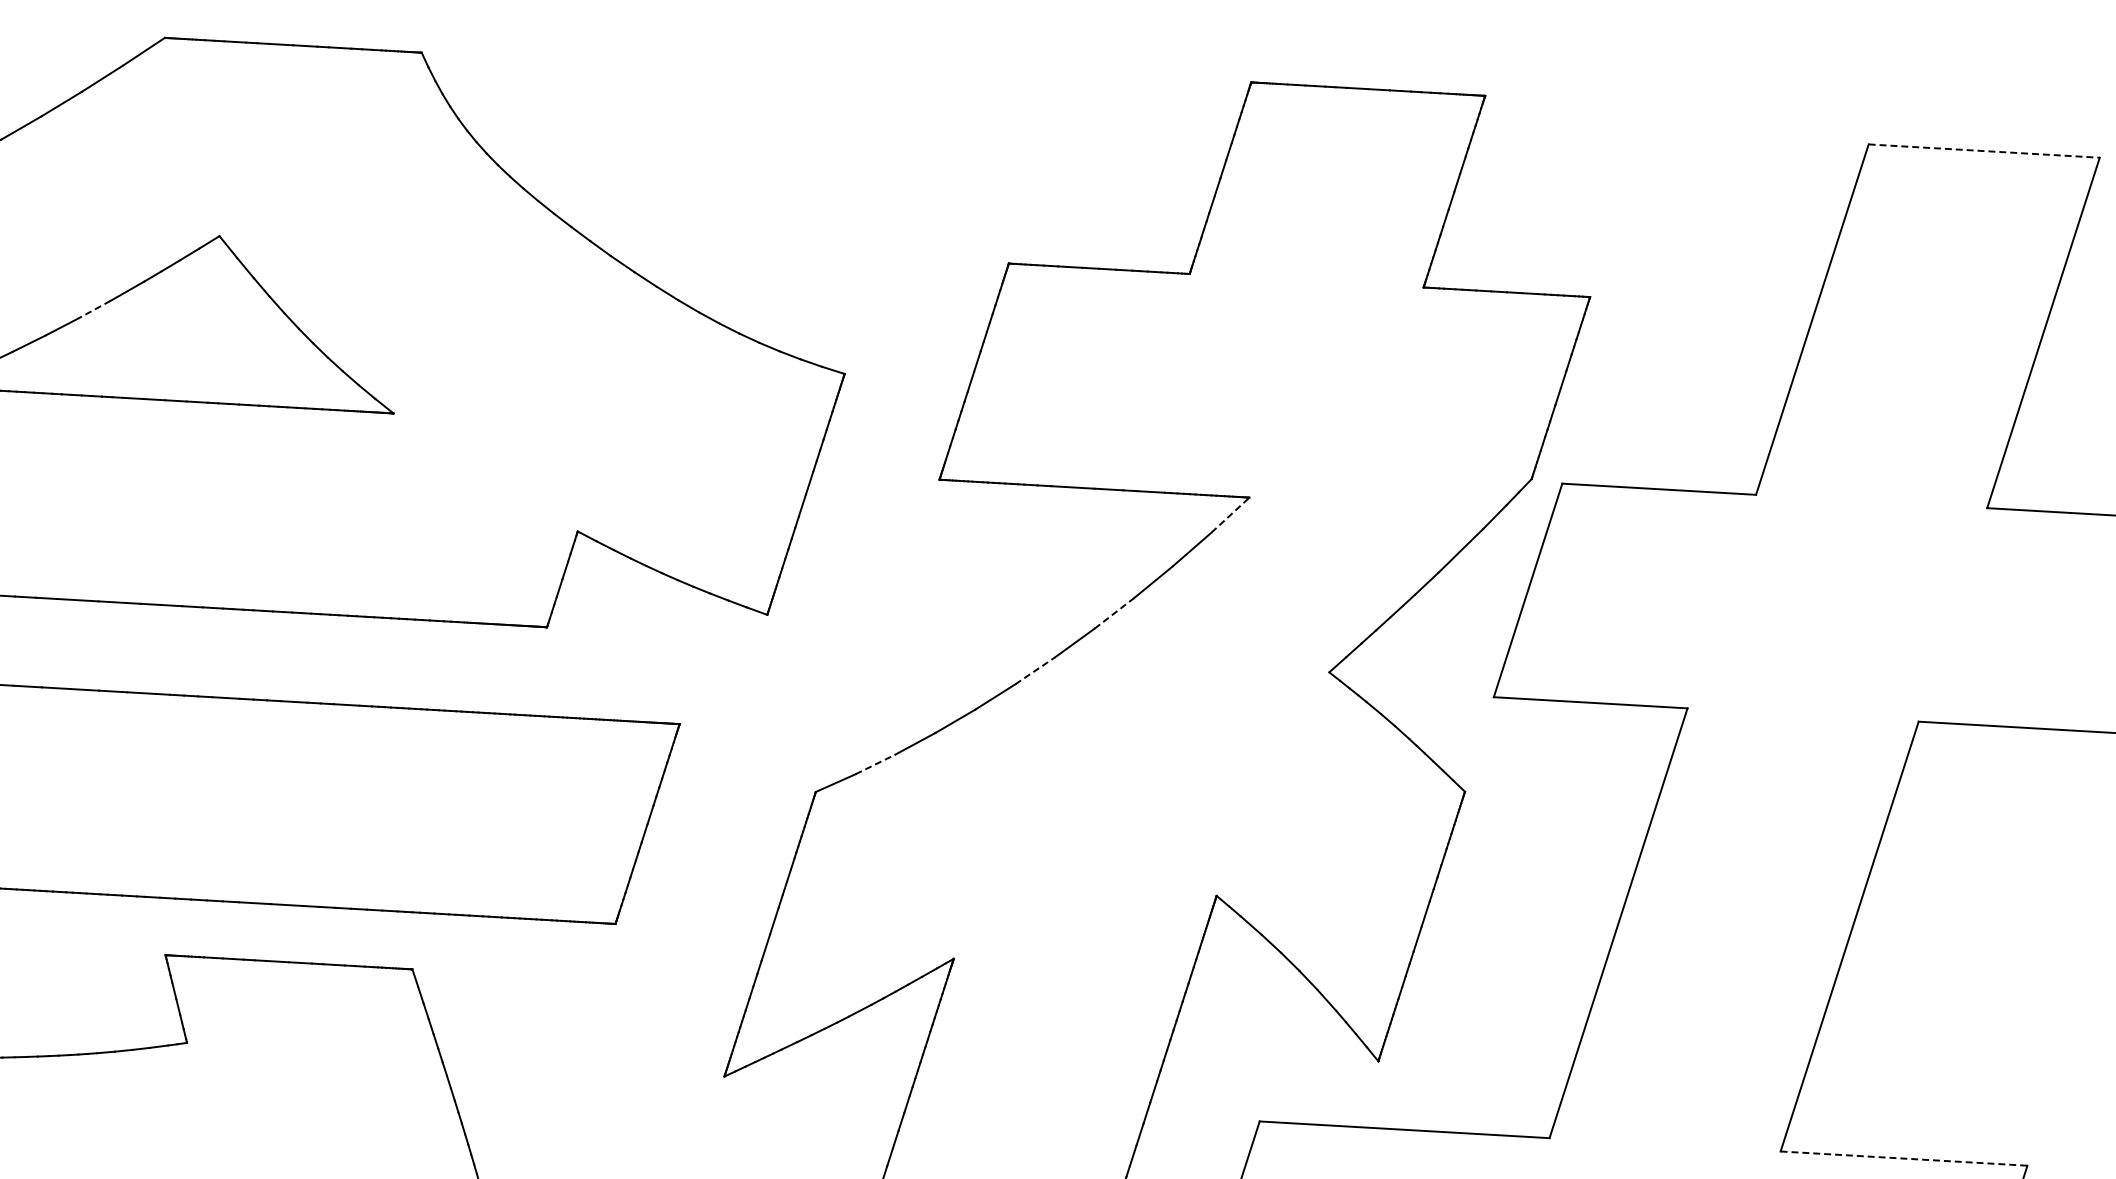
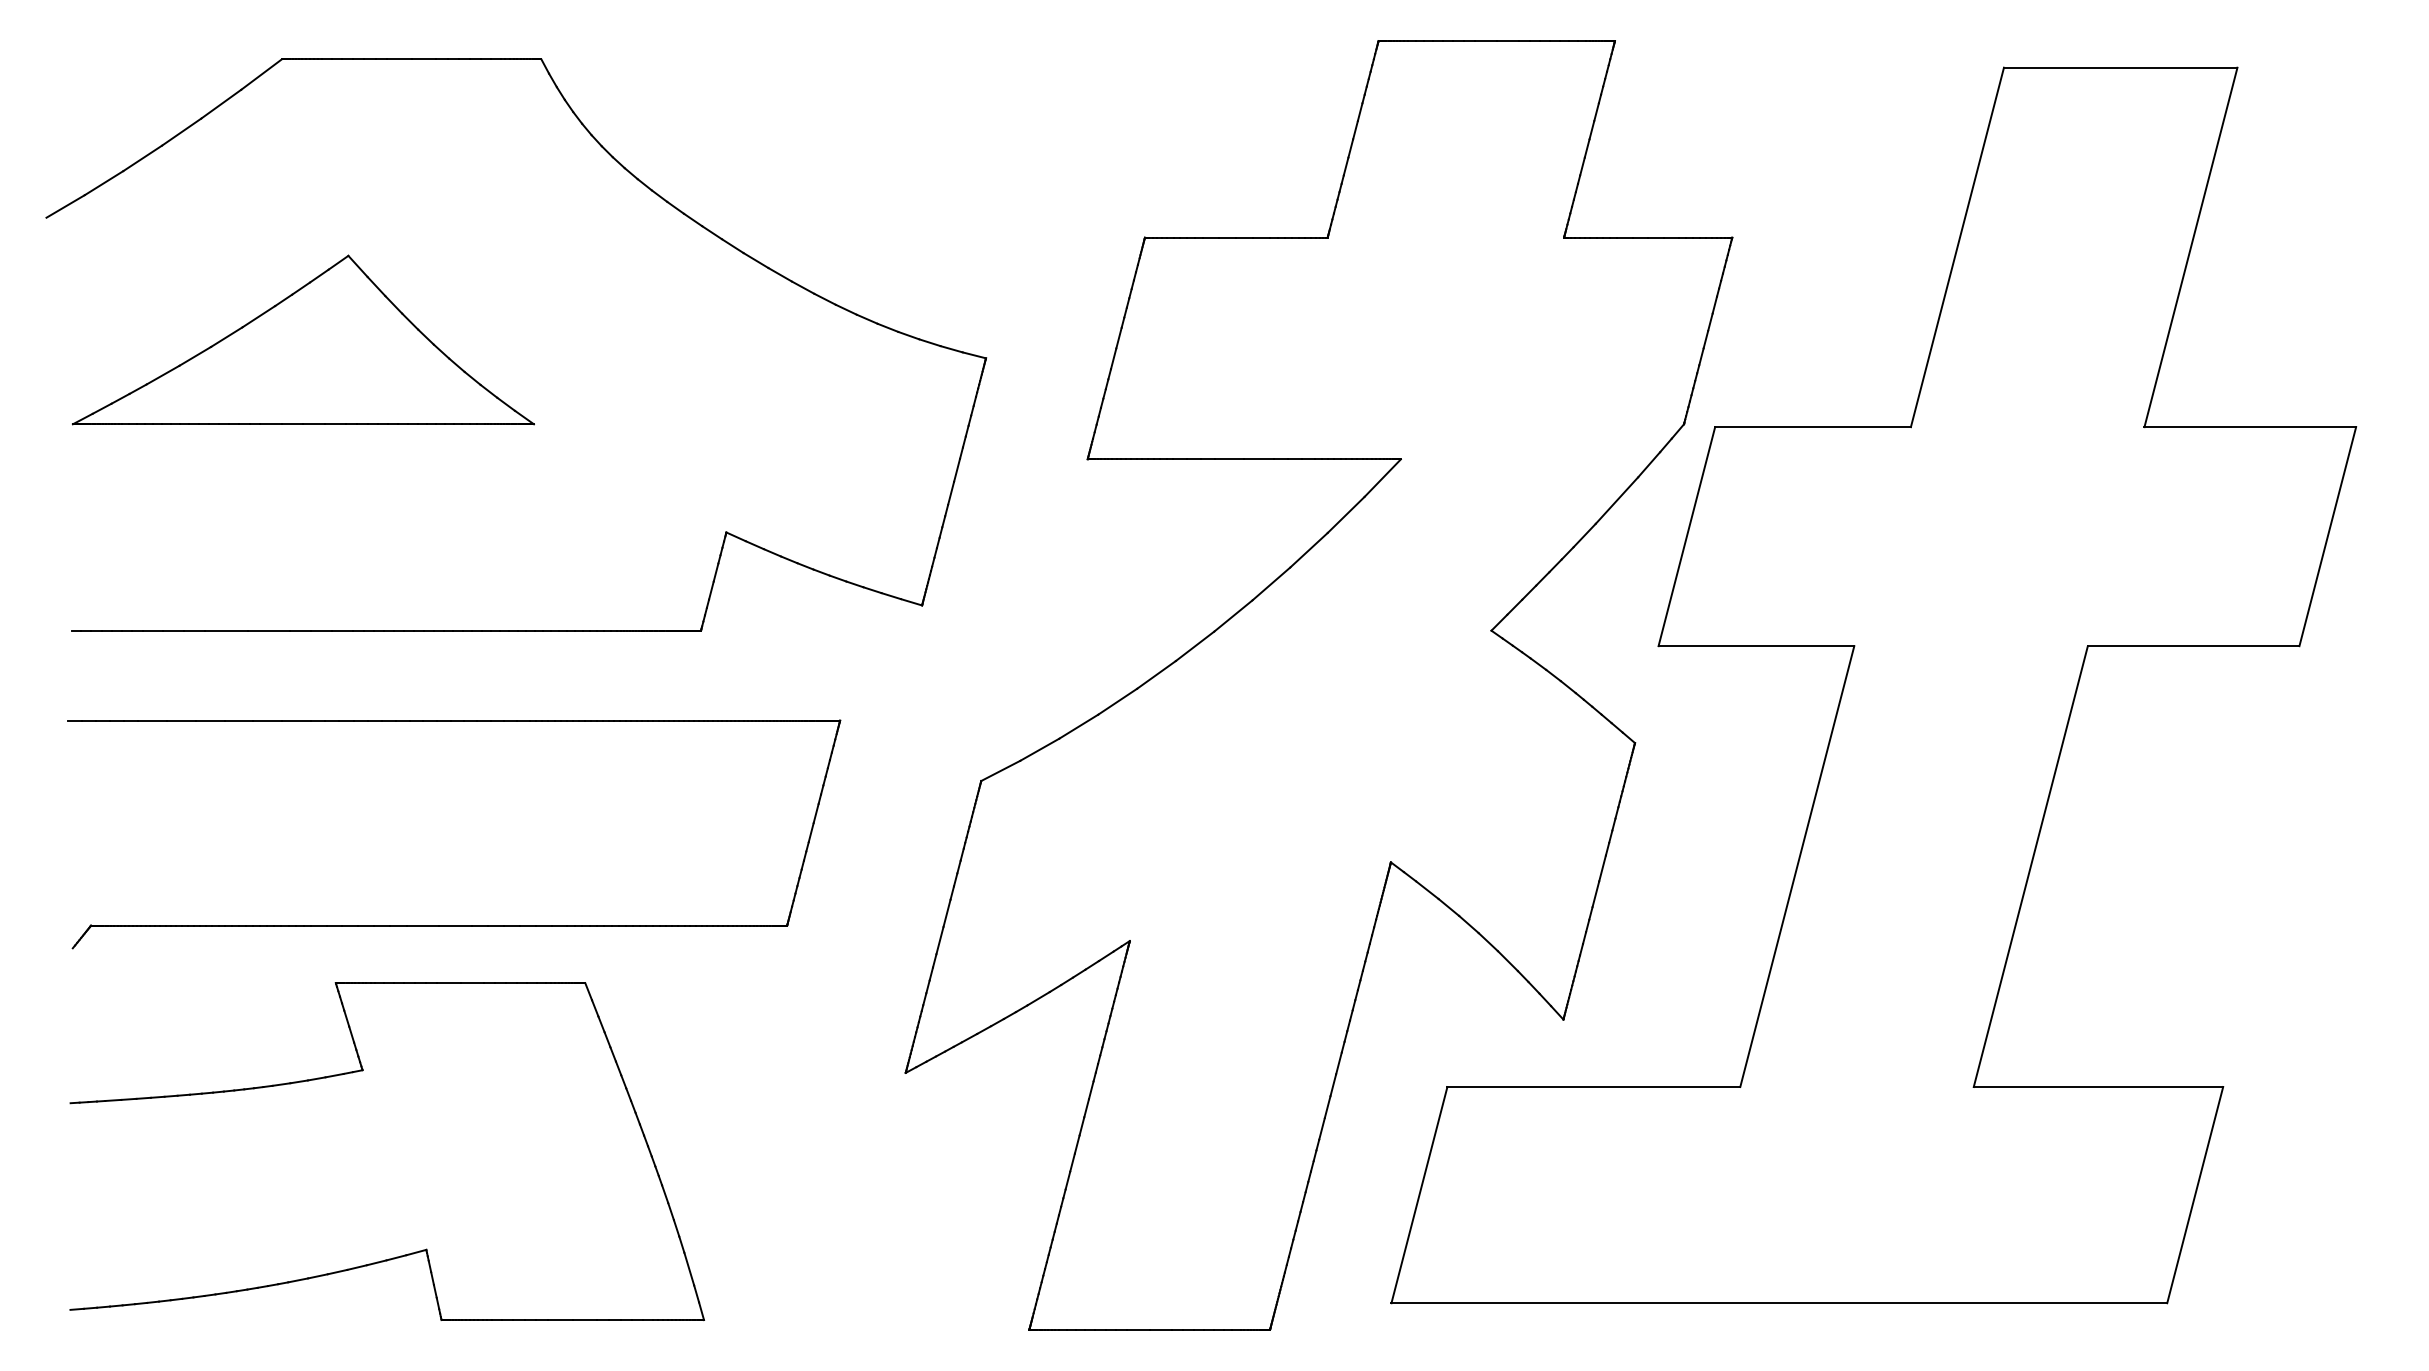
line: (1984, 150) -> (2120, 67), dashed -> solid
line: (94, 309) -> (226, 337), dashed -> solid
line: (1231, 514) -> (1383, 477), dashed -> solid
line: (1114, 613) -> (1271, 583), dashed -> solid
line: (1035, 670) -> (1195, 645), dashed -> solid
line: (876, 764) -> (1040, 749), dashed -> solid
line: (1904, 1159) -> (2098, 1087), dashed -> solid

